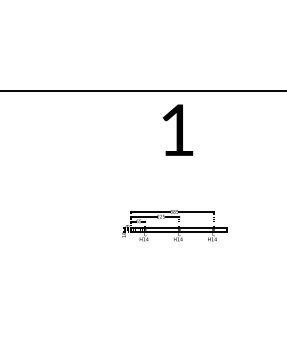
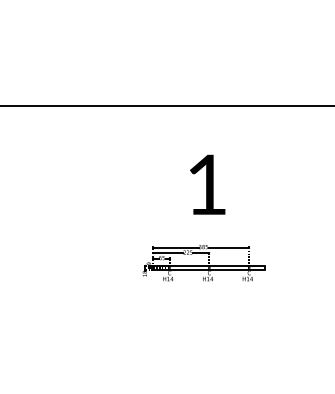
text: (177, 129) -> (207, 184), moved

